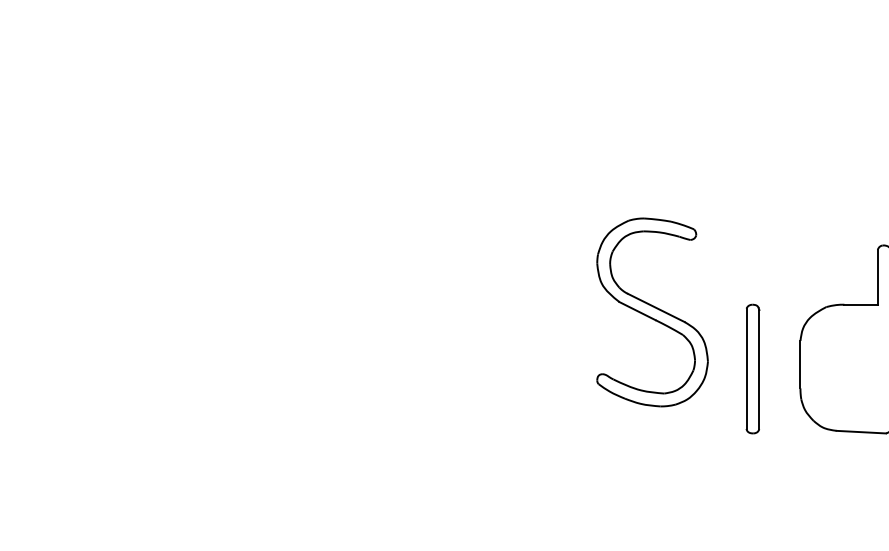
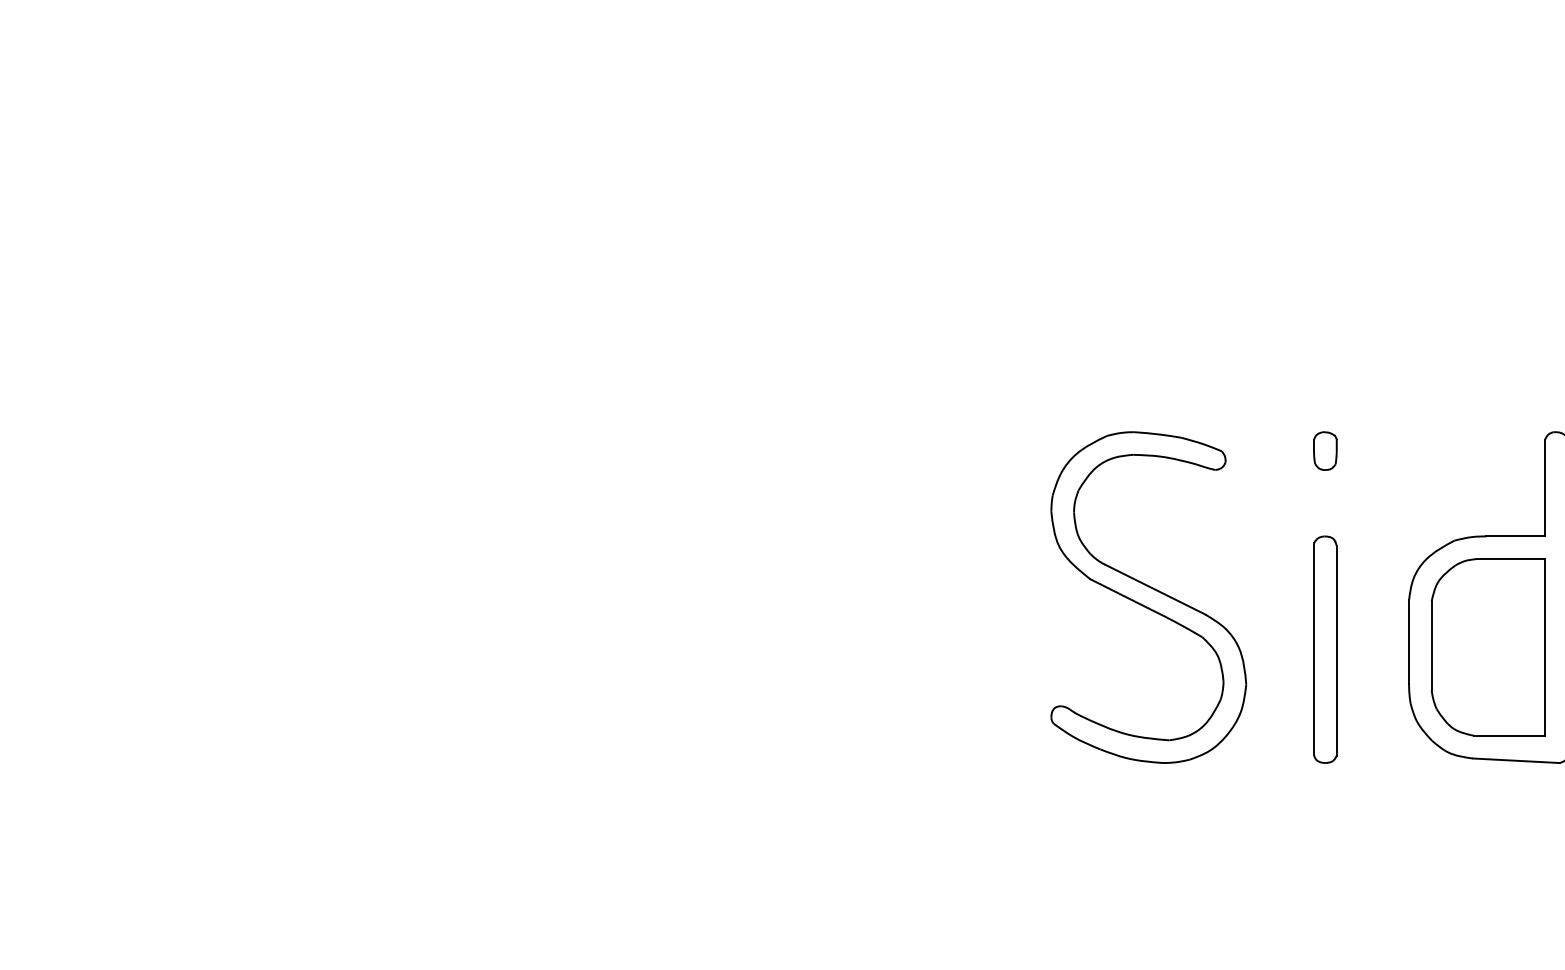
part: (752, 255) -> (1324, 449), added
part: (652, 312) -> (1148, 597), moved
part: (845, 367) -> (1488, 646), added

